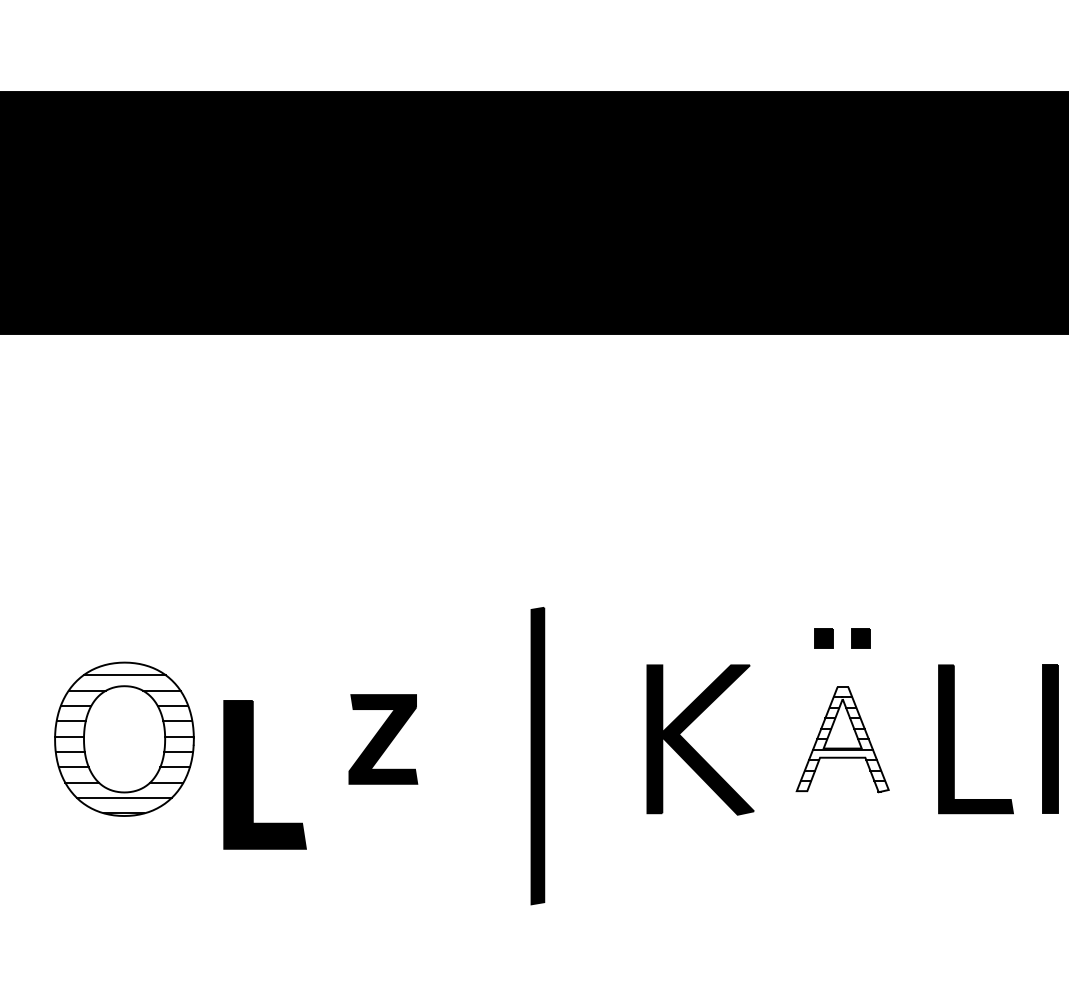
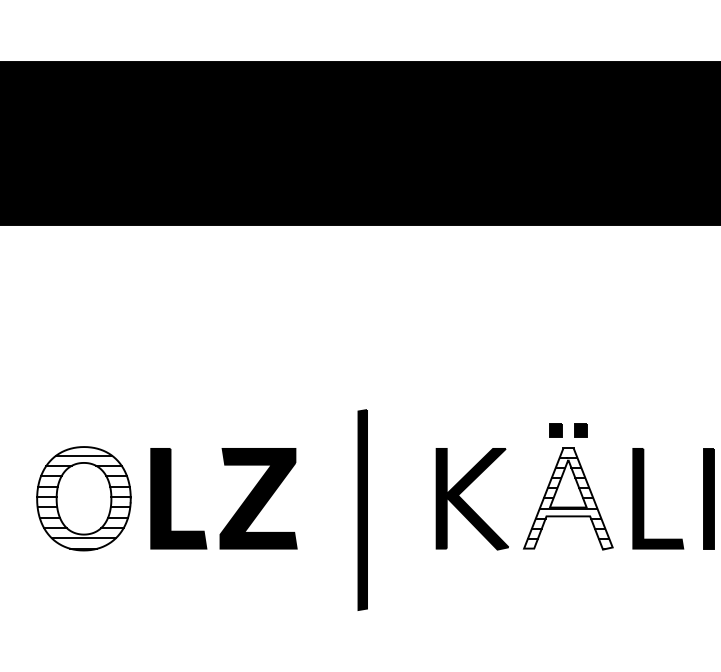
part: (383, 738) -> (258, 498), size x1.67
part: (842, 738) -> (568, 498), size x1.43
part: (254, 774) -> (171, 498), moved

